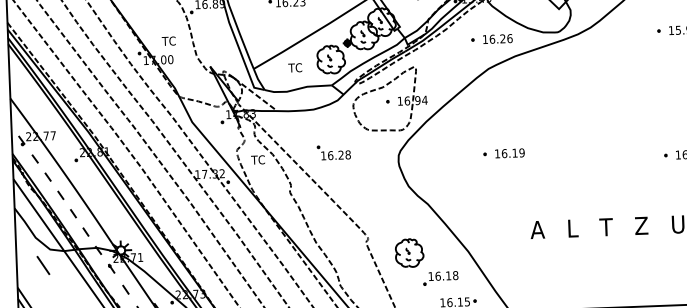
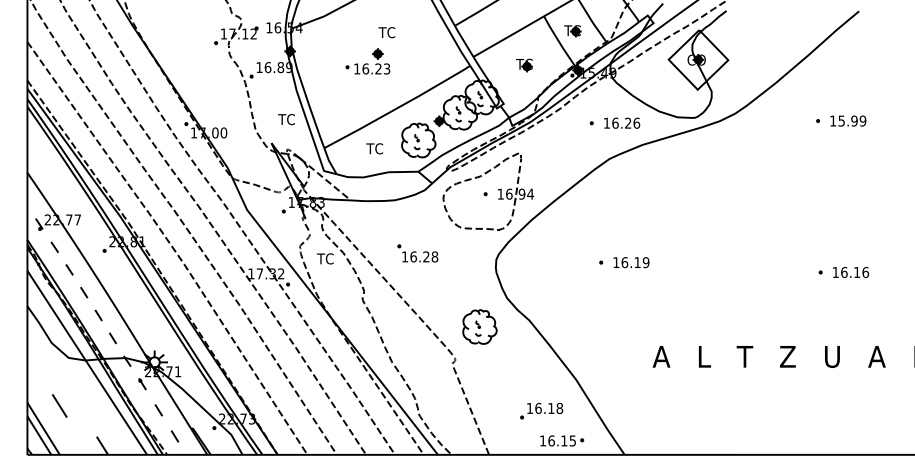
text: (168, 41) -> (286, 119), moved
part: (409, 252) -> (479, 326), moved
line: (43, 265) -> (59, 405), moved

